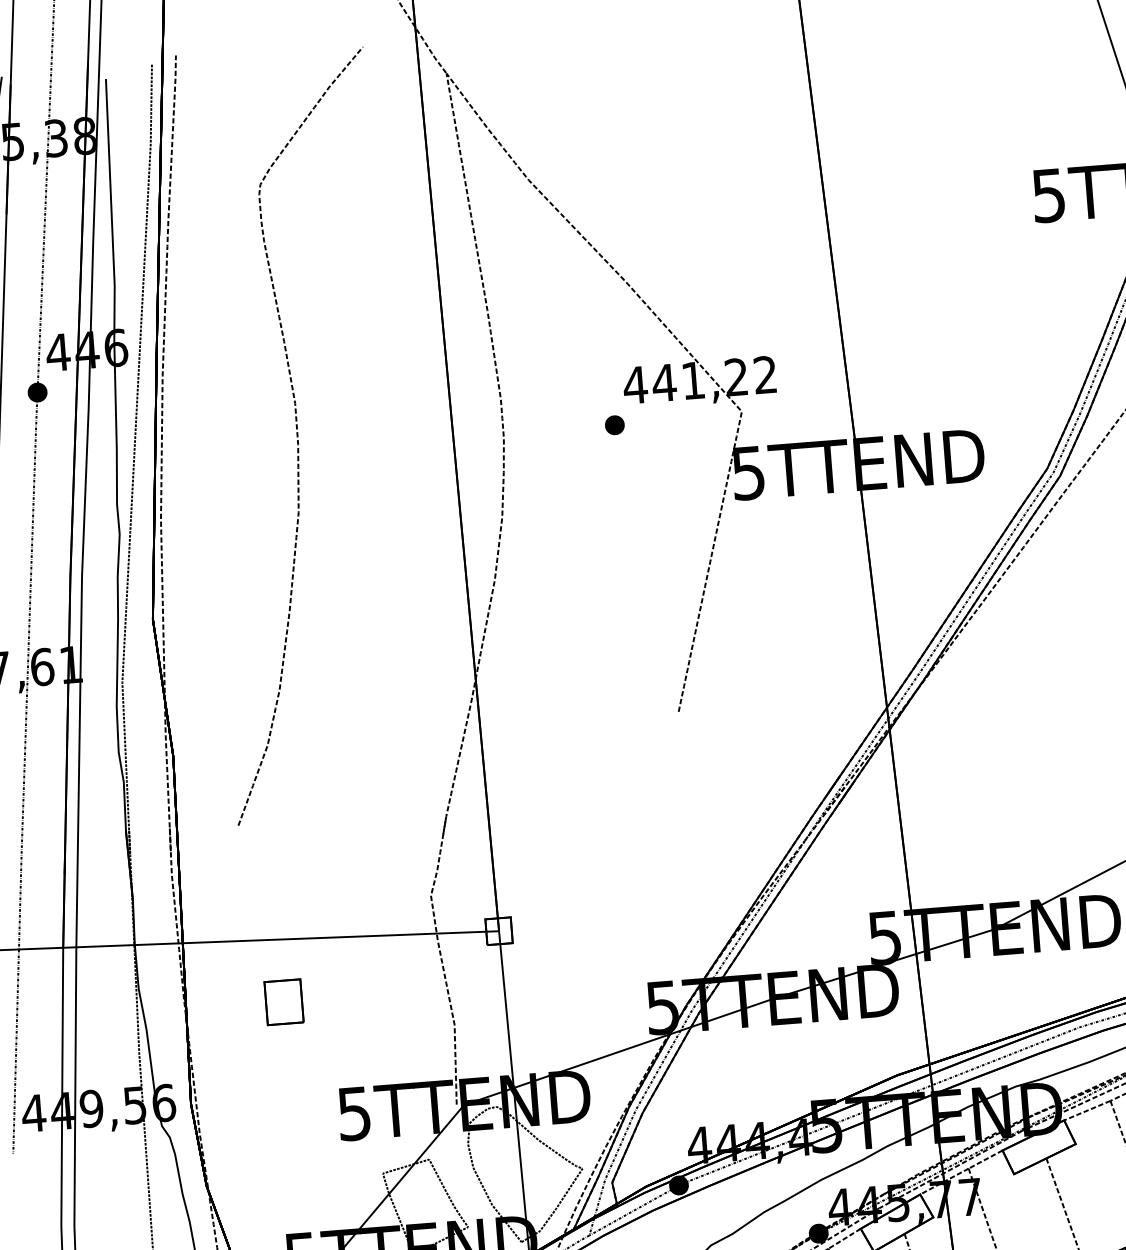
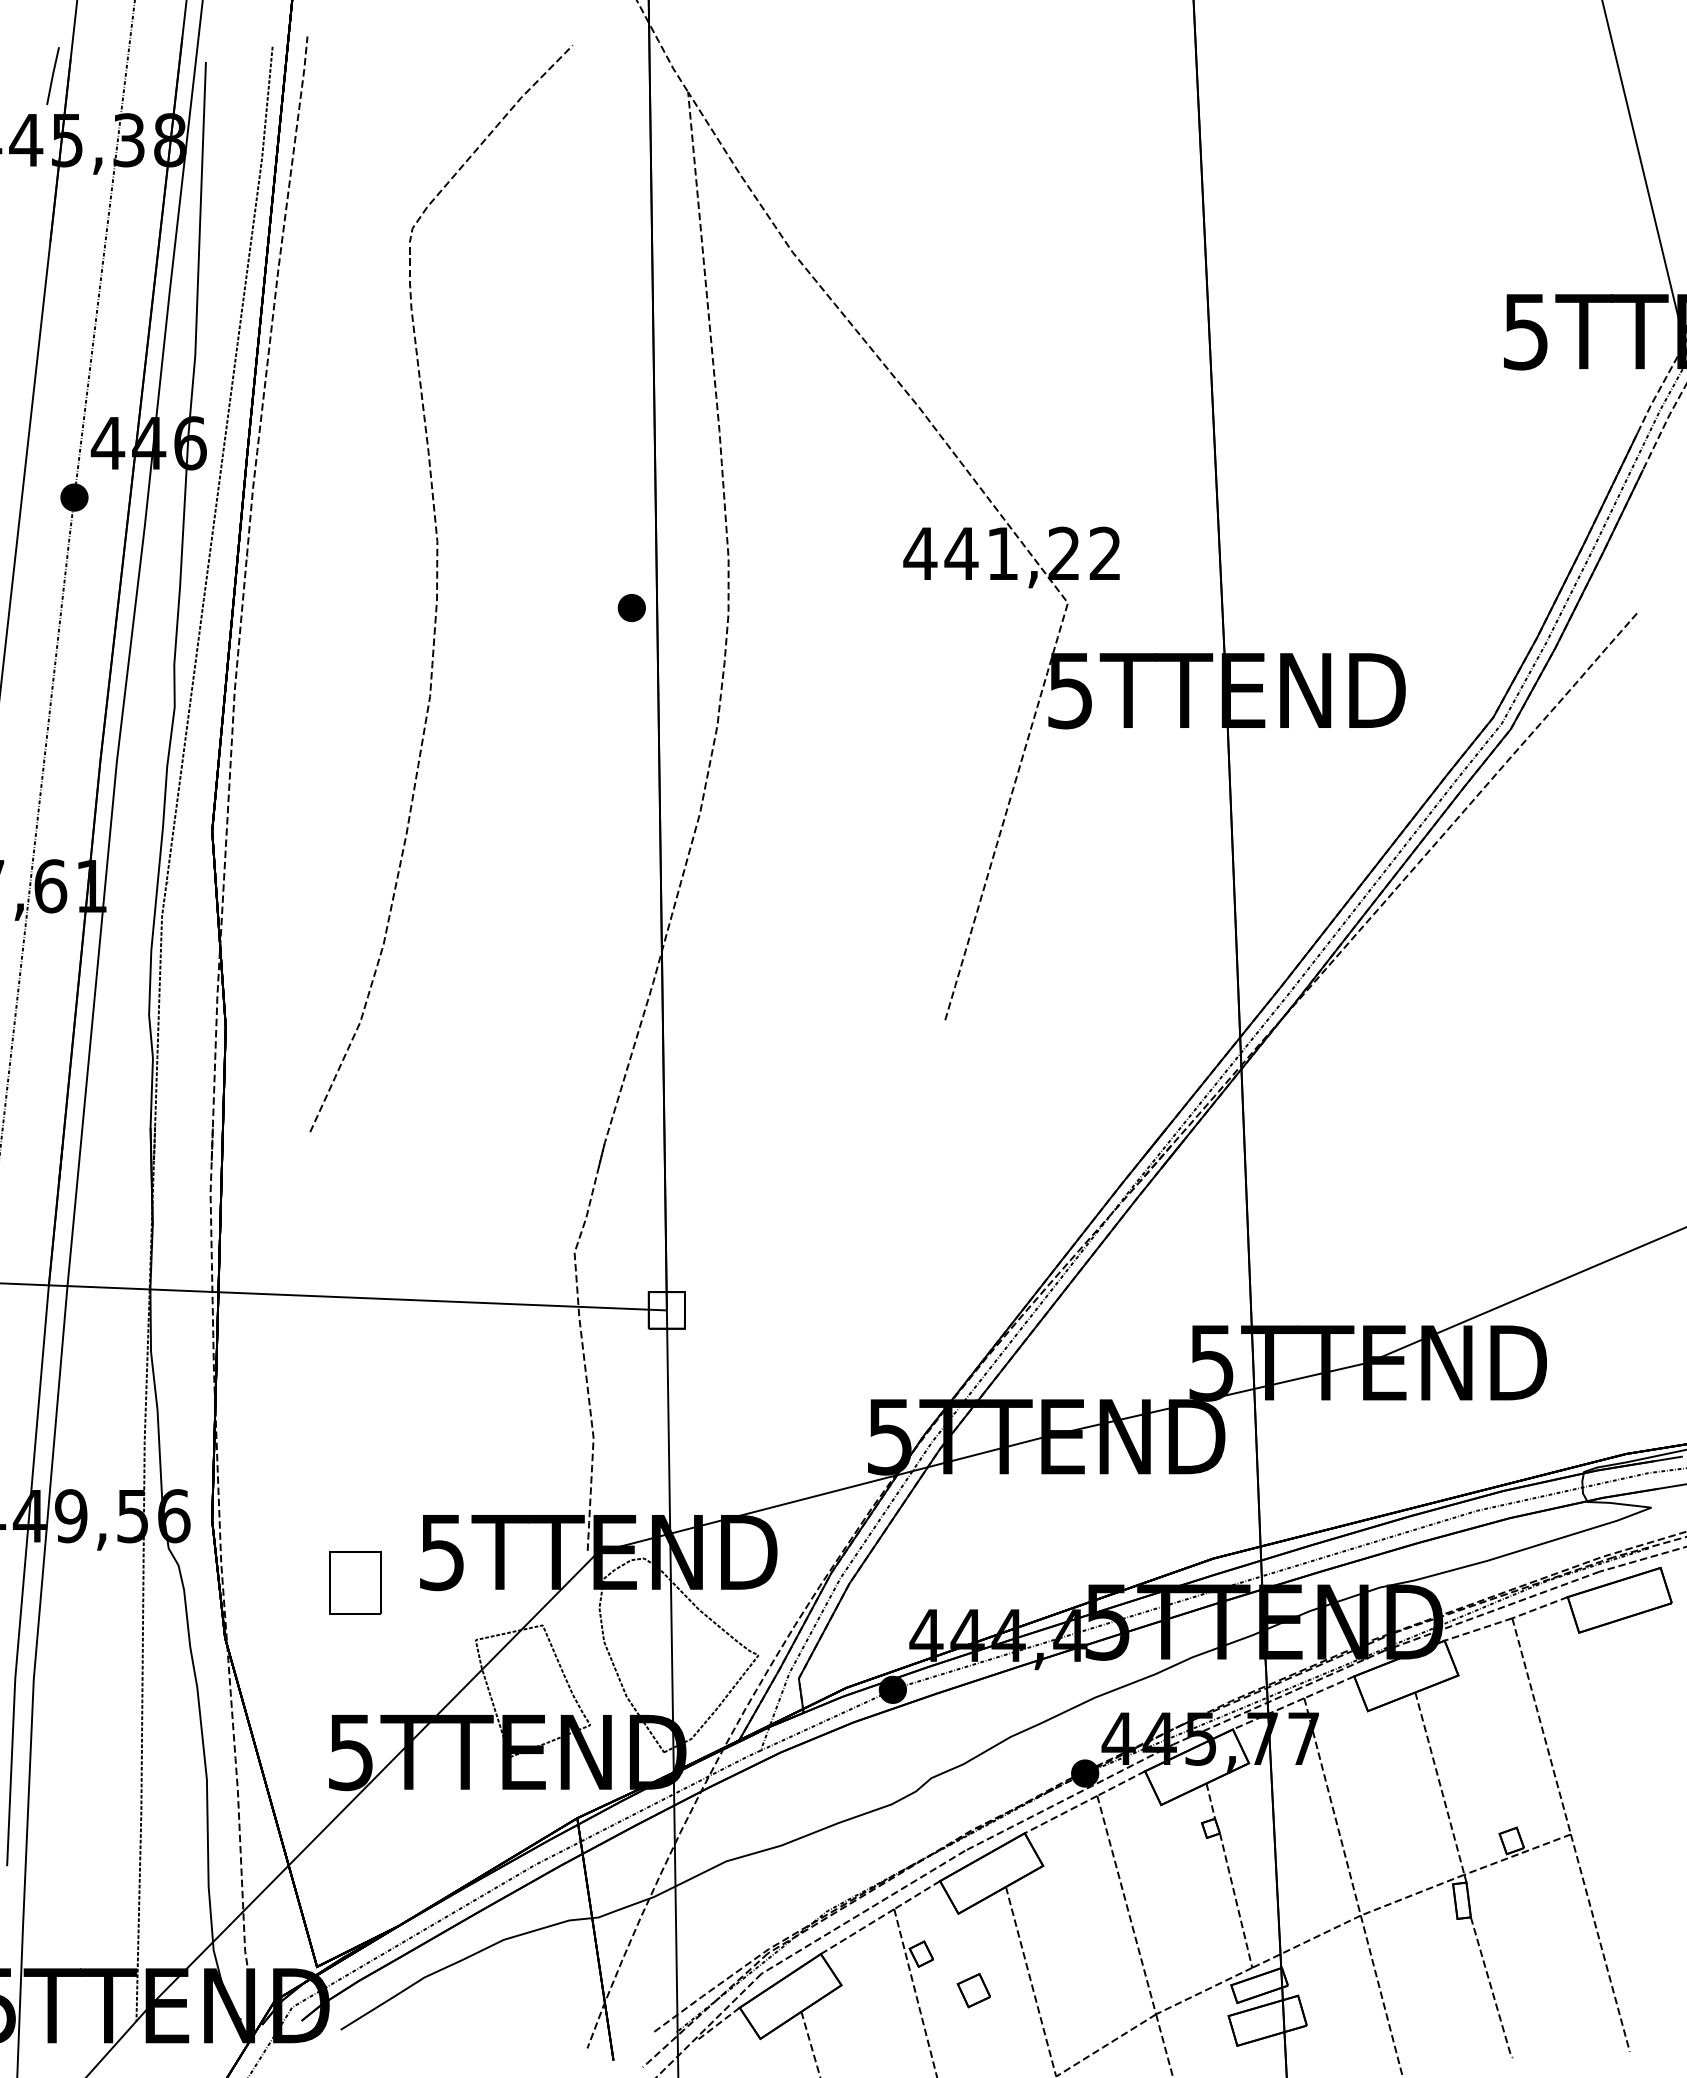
part: (614, 425) -> (631, 608), moved
part: (284, 1001) -> (355, 1582), moved

